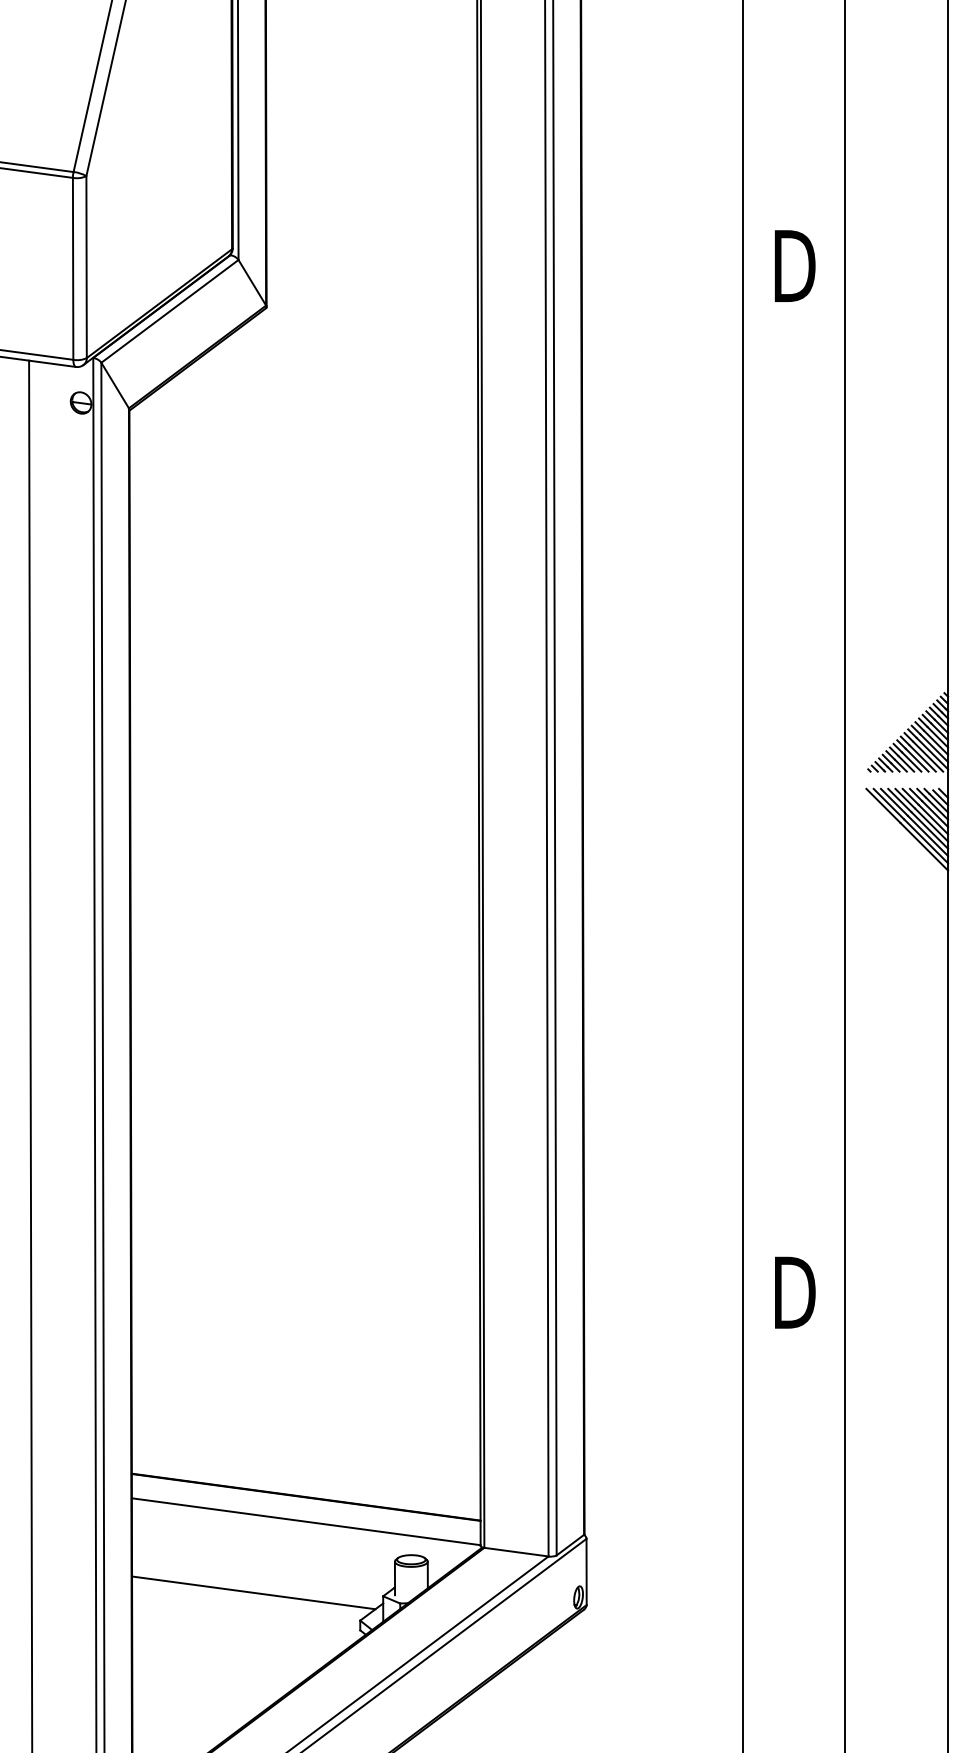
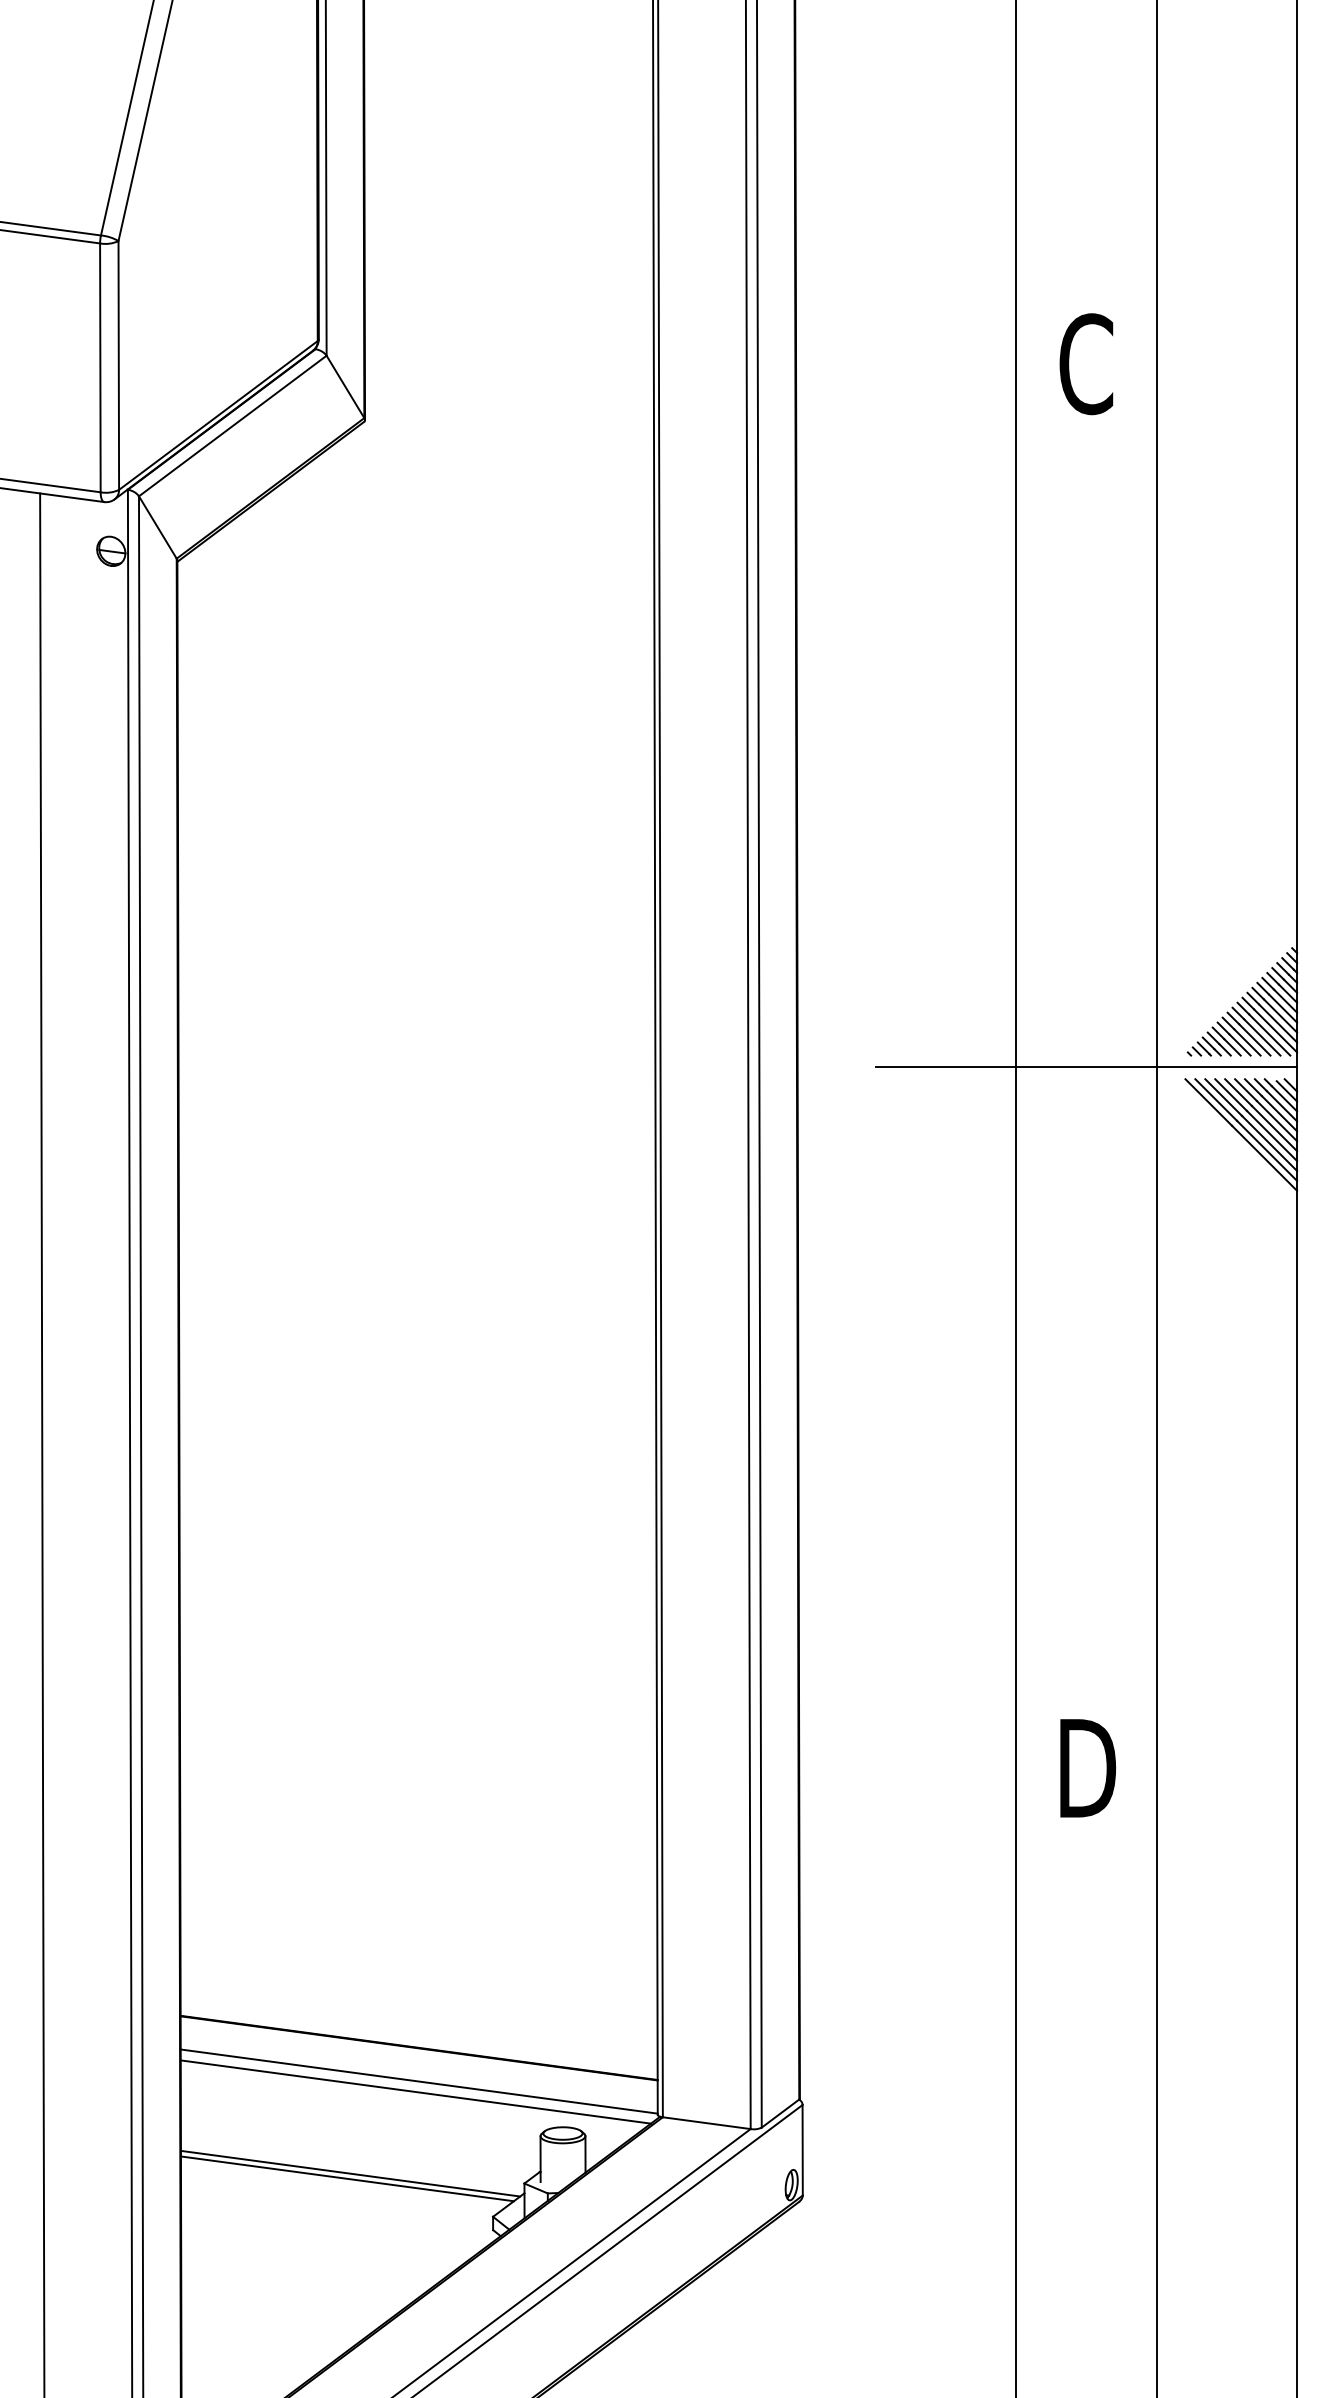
text: (794, 266) -> (1087, 364), D -> C
line: (794, 780) -> (1086, 1067), added
line: (303, 1529) -> (415, 2091), added
line: (256, 1588) -> (350, 2173), added

